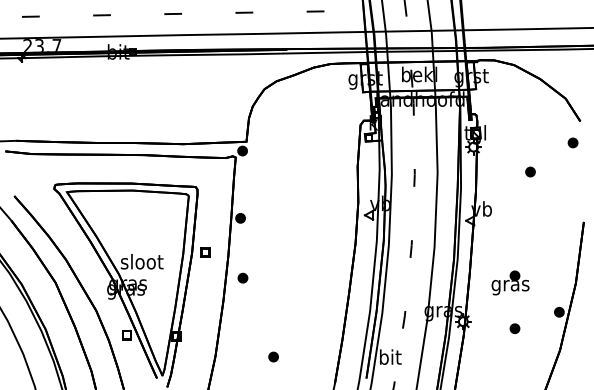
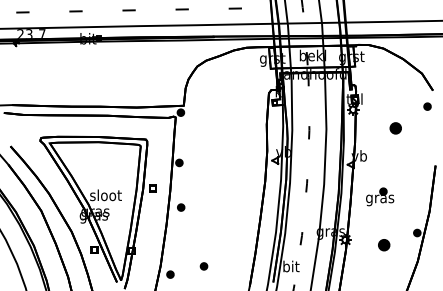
part: (530, 171) -> (395, 127), size x1.6
part: (510, 282) -> (380, 196), moved
part: (514, 328) -> (383, 245), size x1.6
part: (228, 367) -> (170, 274), added

